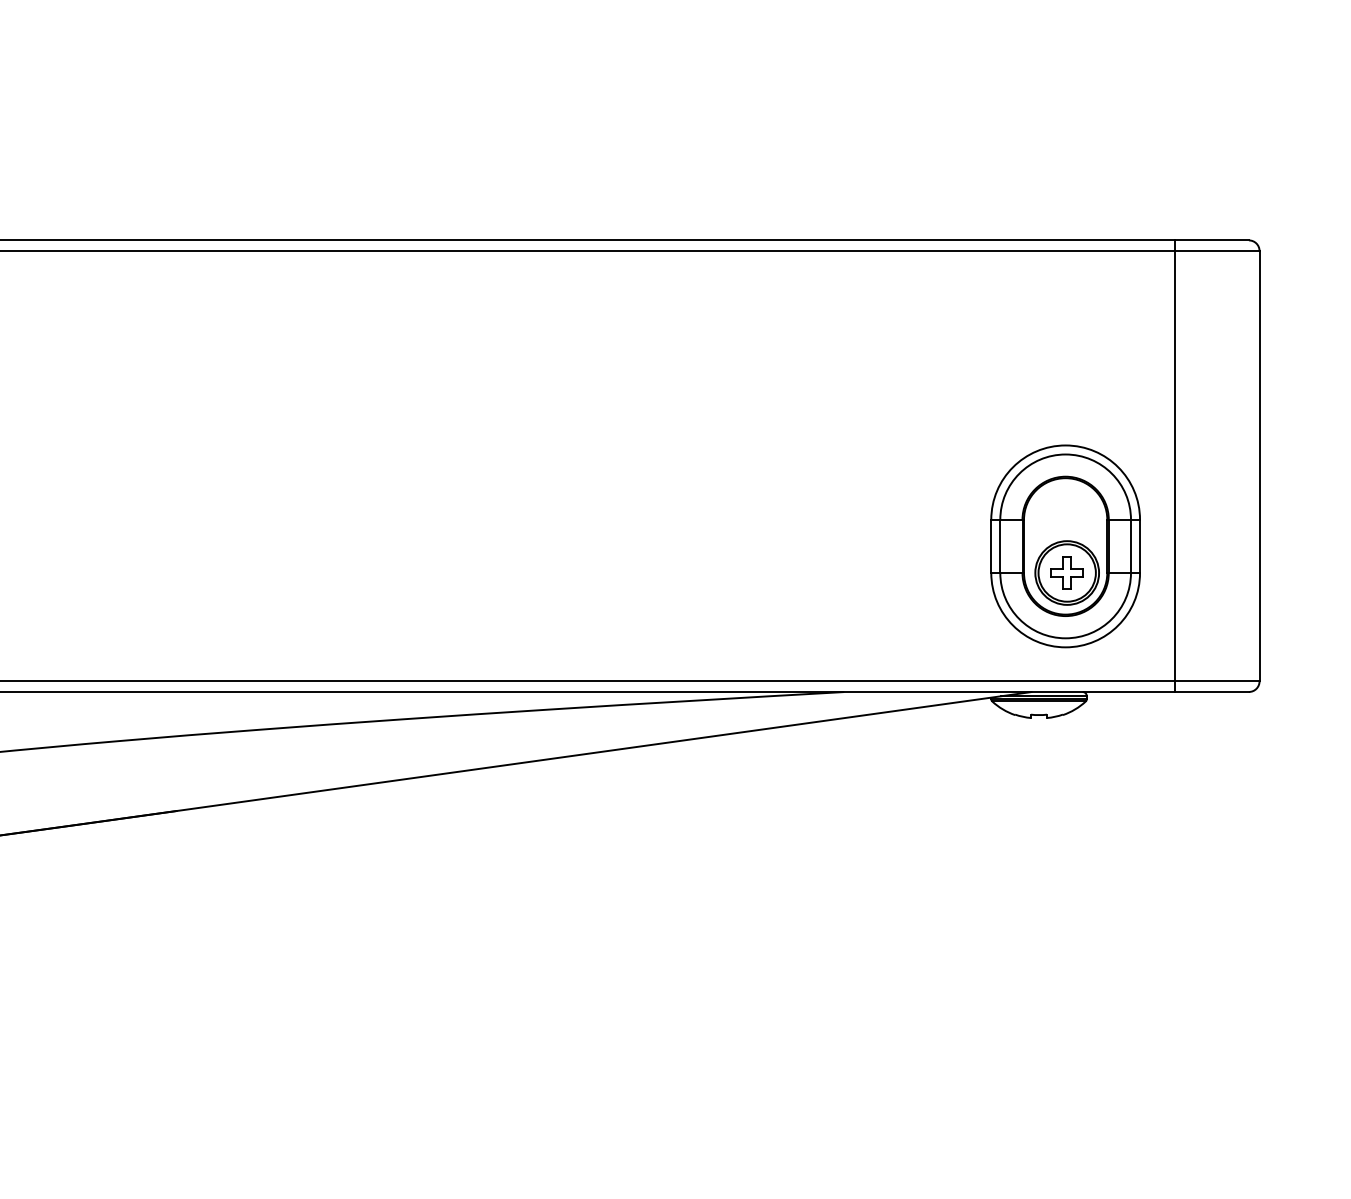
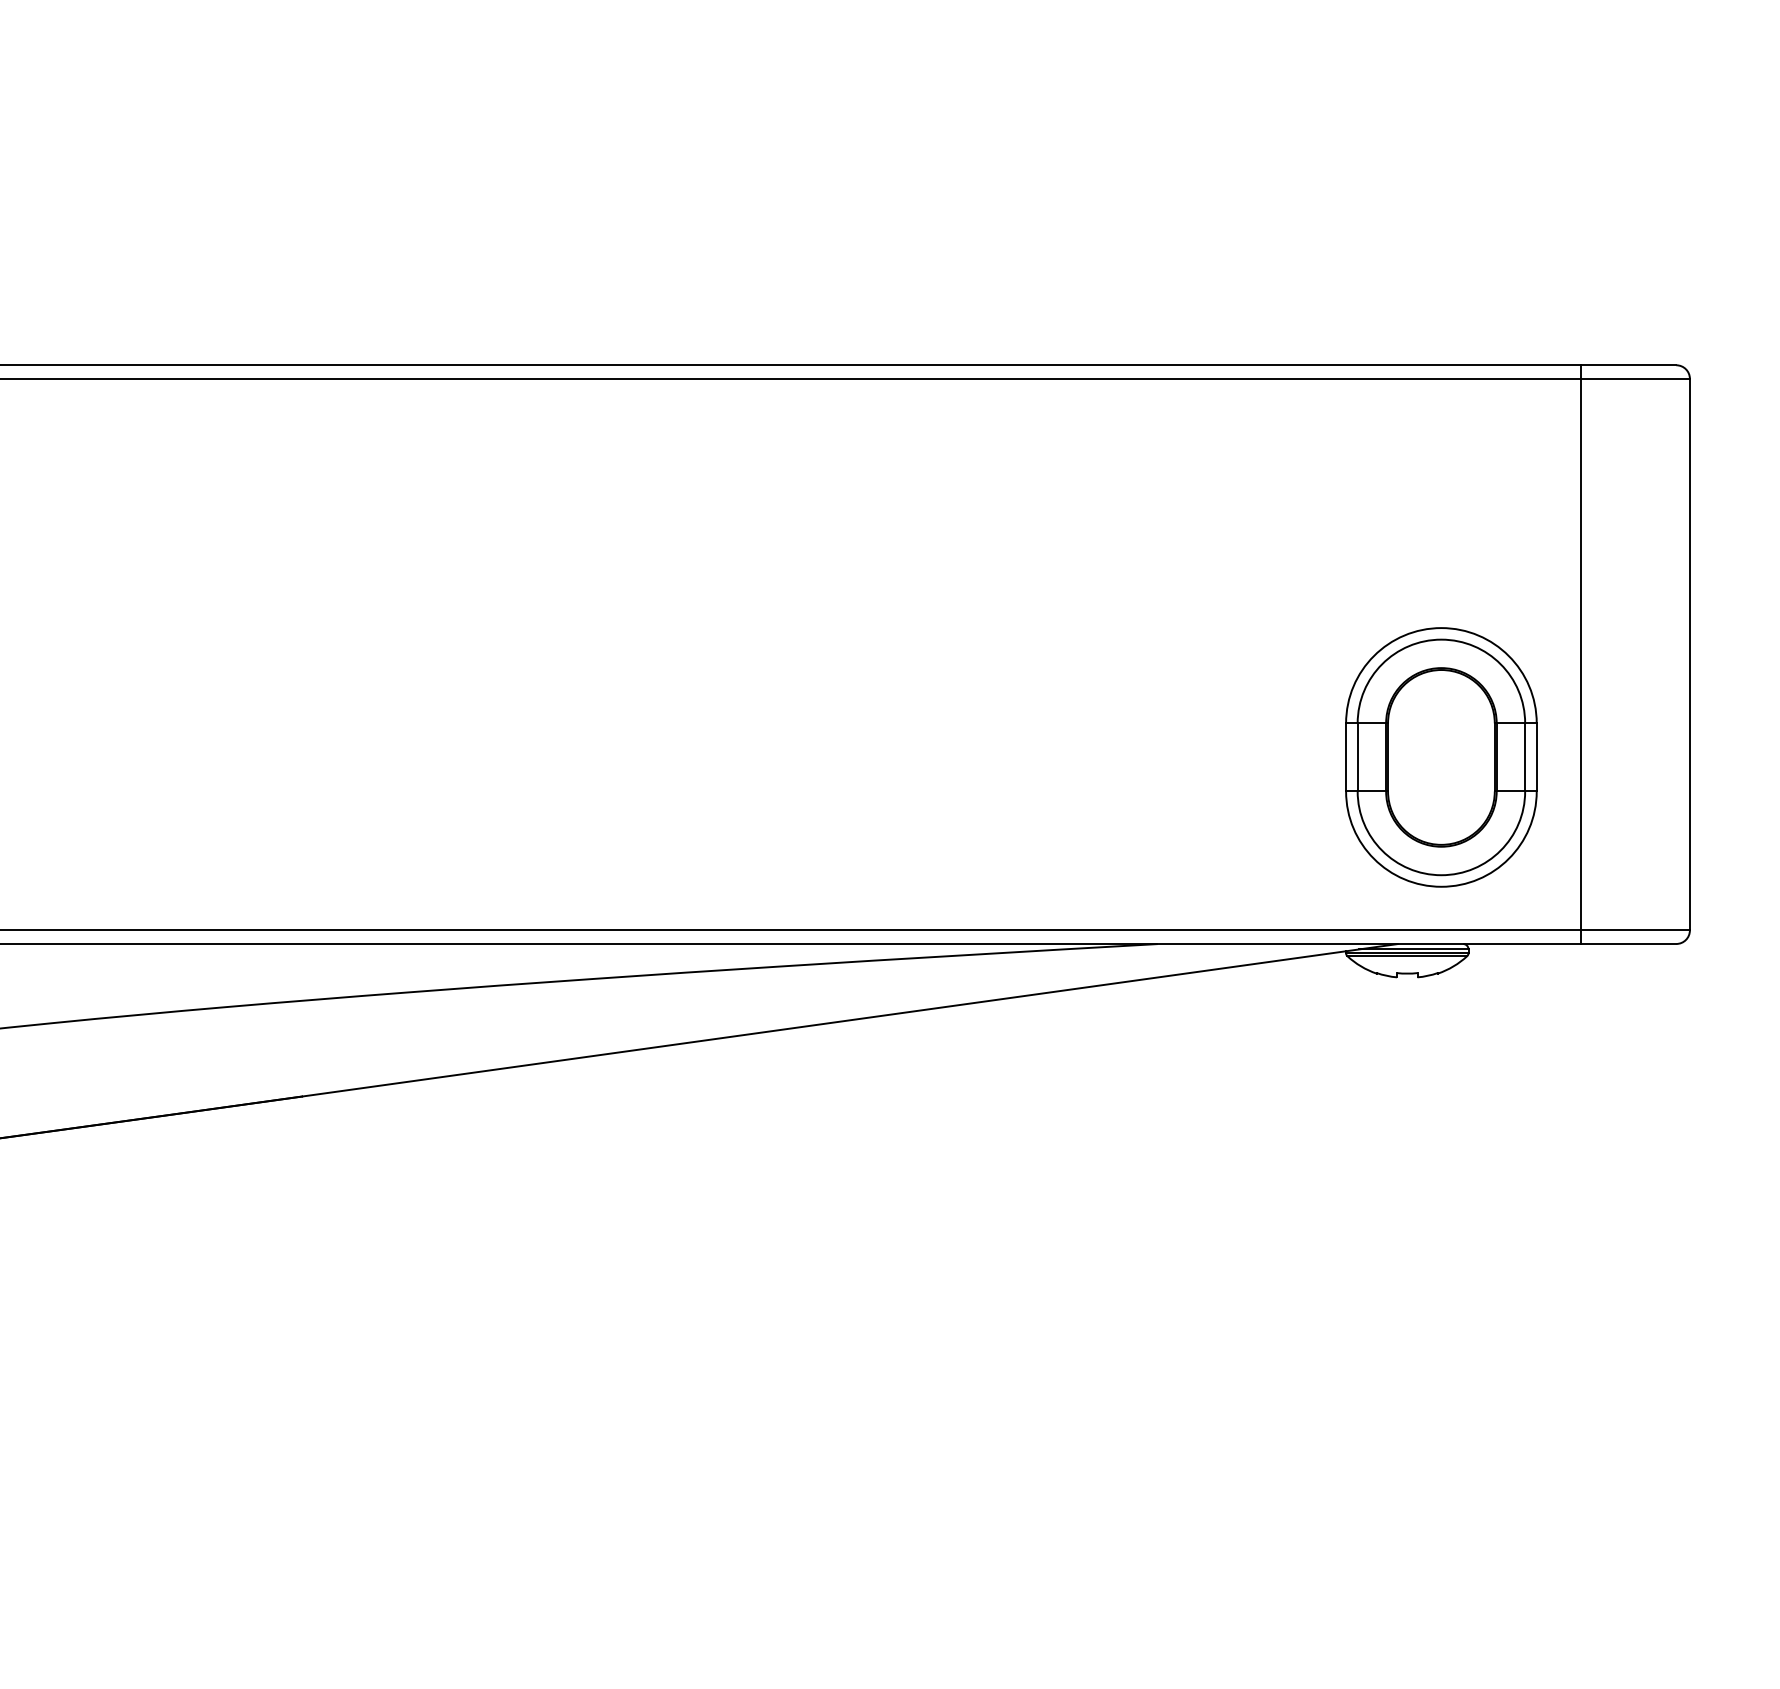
part: (1067, 572) -> (1443, 791), removed

